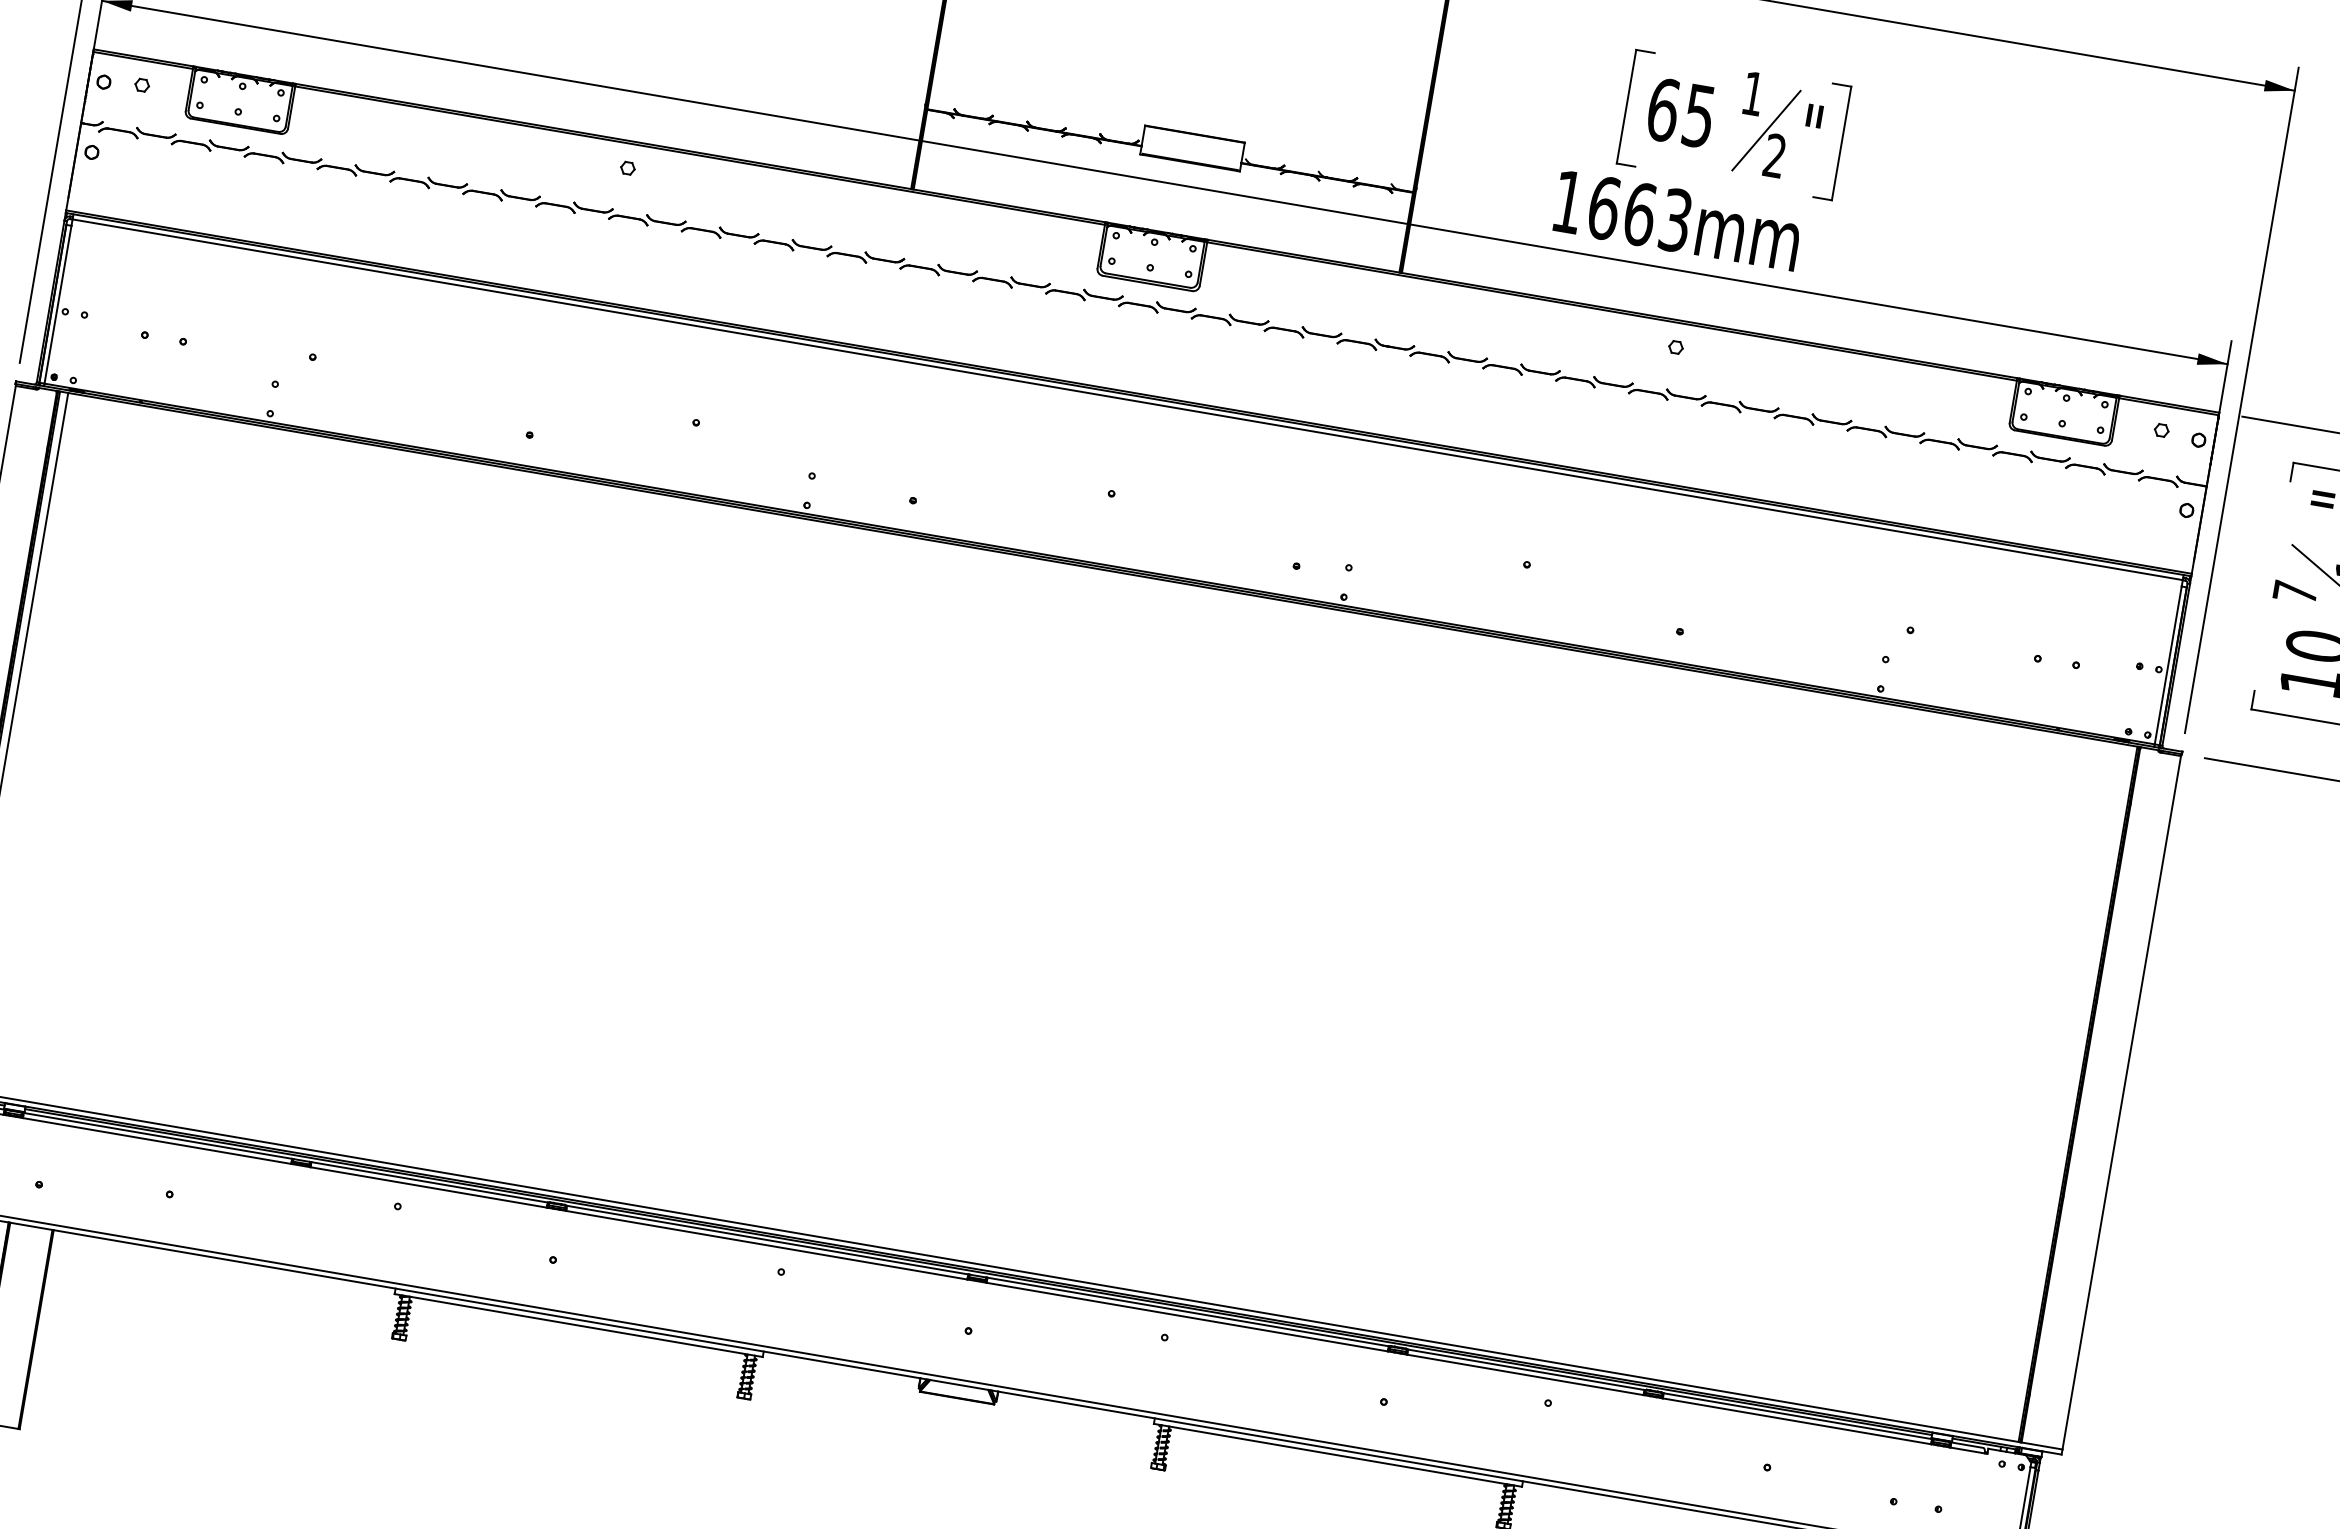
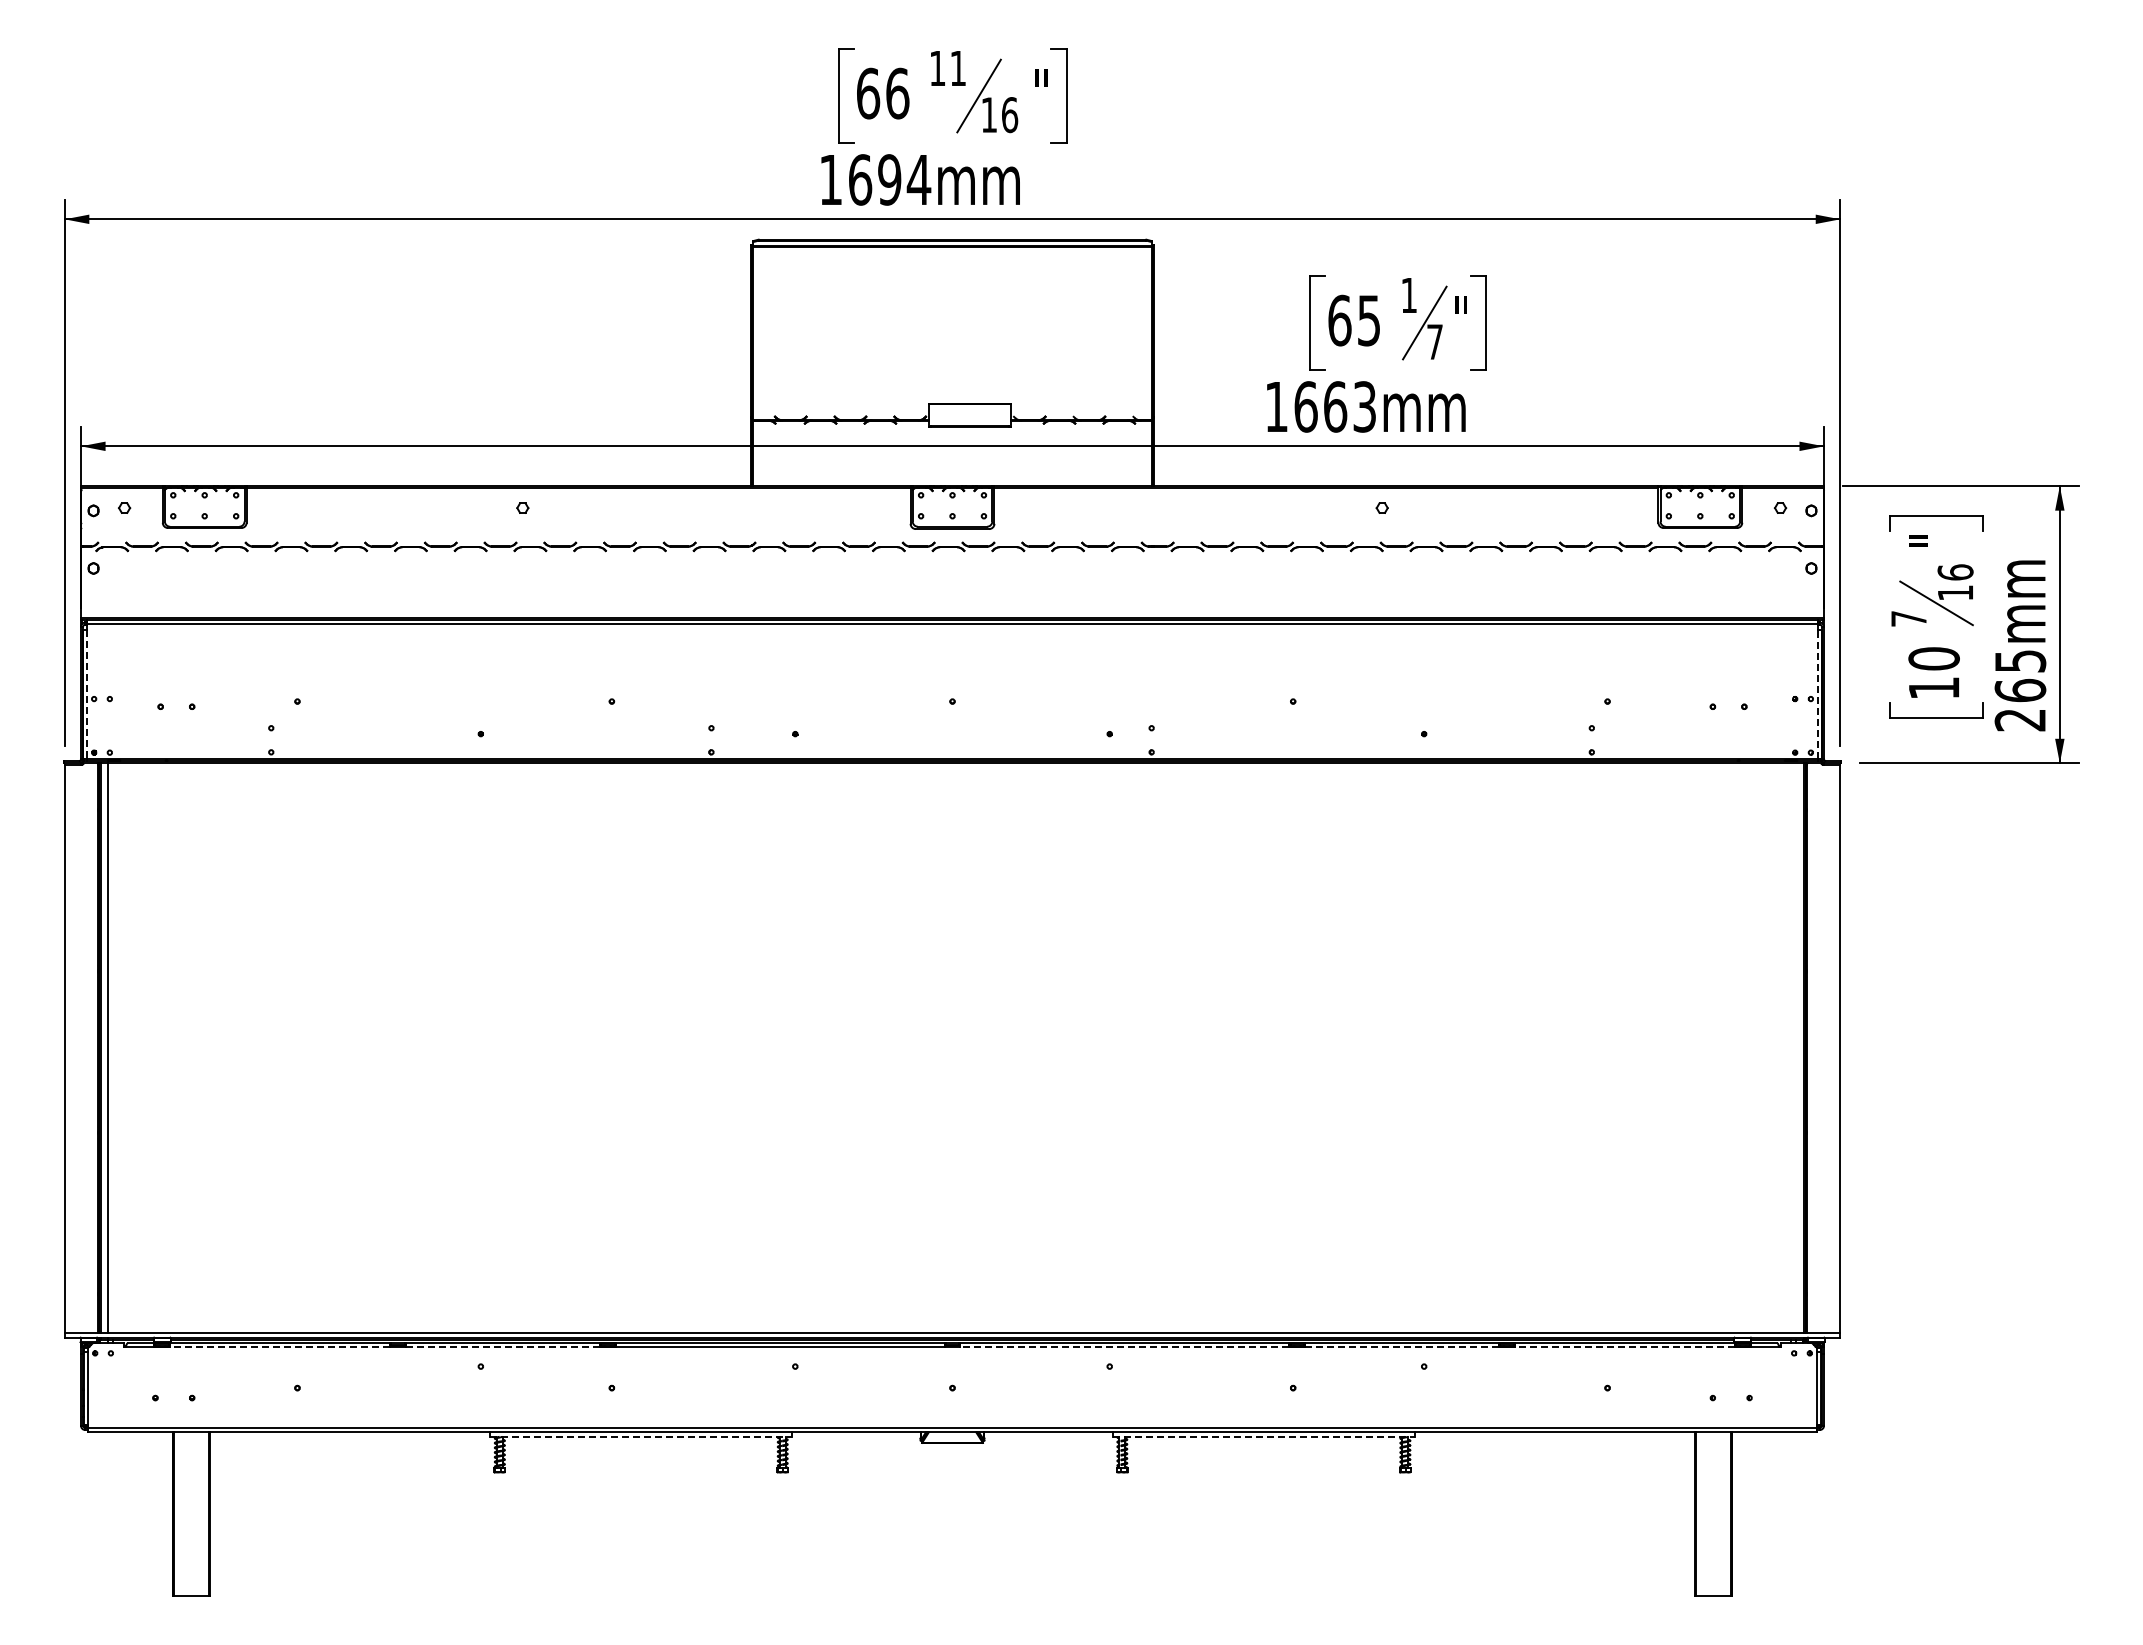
text: (1774, 155) -> (1434, 341), 2 -> 7
line: (58, 304) -> (87, 694), solid -> dashed
line: (2167, 665) -> (1817, 694), solid -> dashed
line: (156, 1141) -> (279, 1347), solid -> dashed
line: (428, 1187) -> (502, 1347), solid -> dashed
line: (1186, 1317) -> (1124, 1347), solid -> dashed
line: (579, 1325) -> (641, 1436), solid -> dashed
line: (1525, 1375) -> (1402, 1347), solid -> dashed
line: (1796, 1421) -> (1624, 1347), solid -> dashed
line: (1337, 1454) -> (1263, 1436), solid -> dashed

